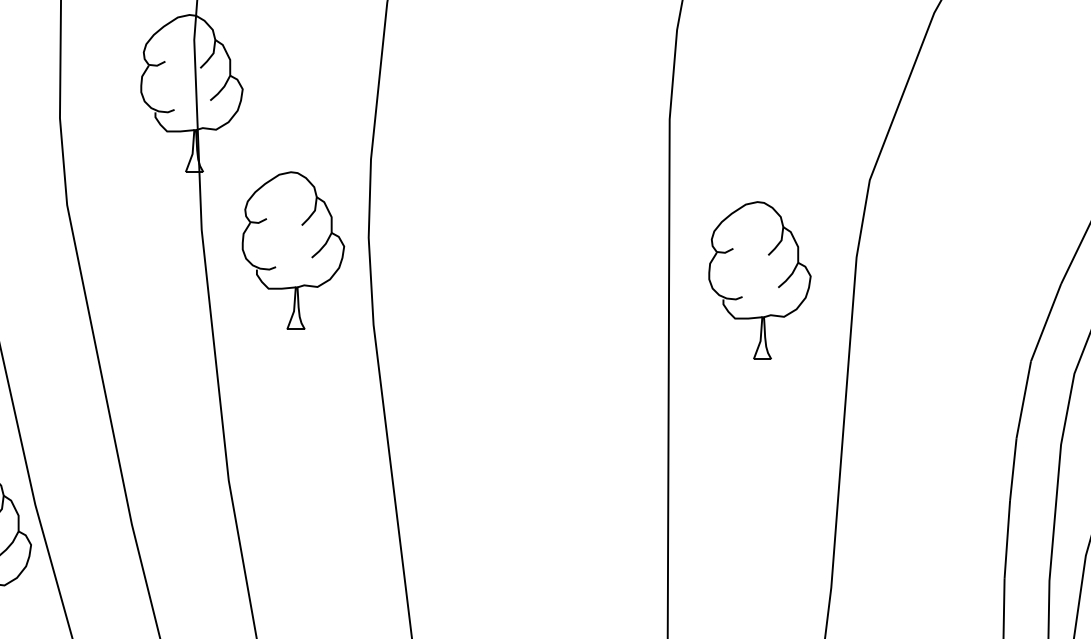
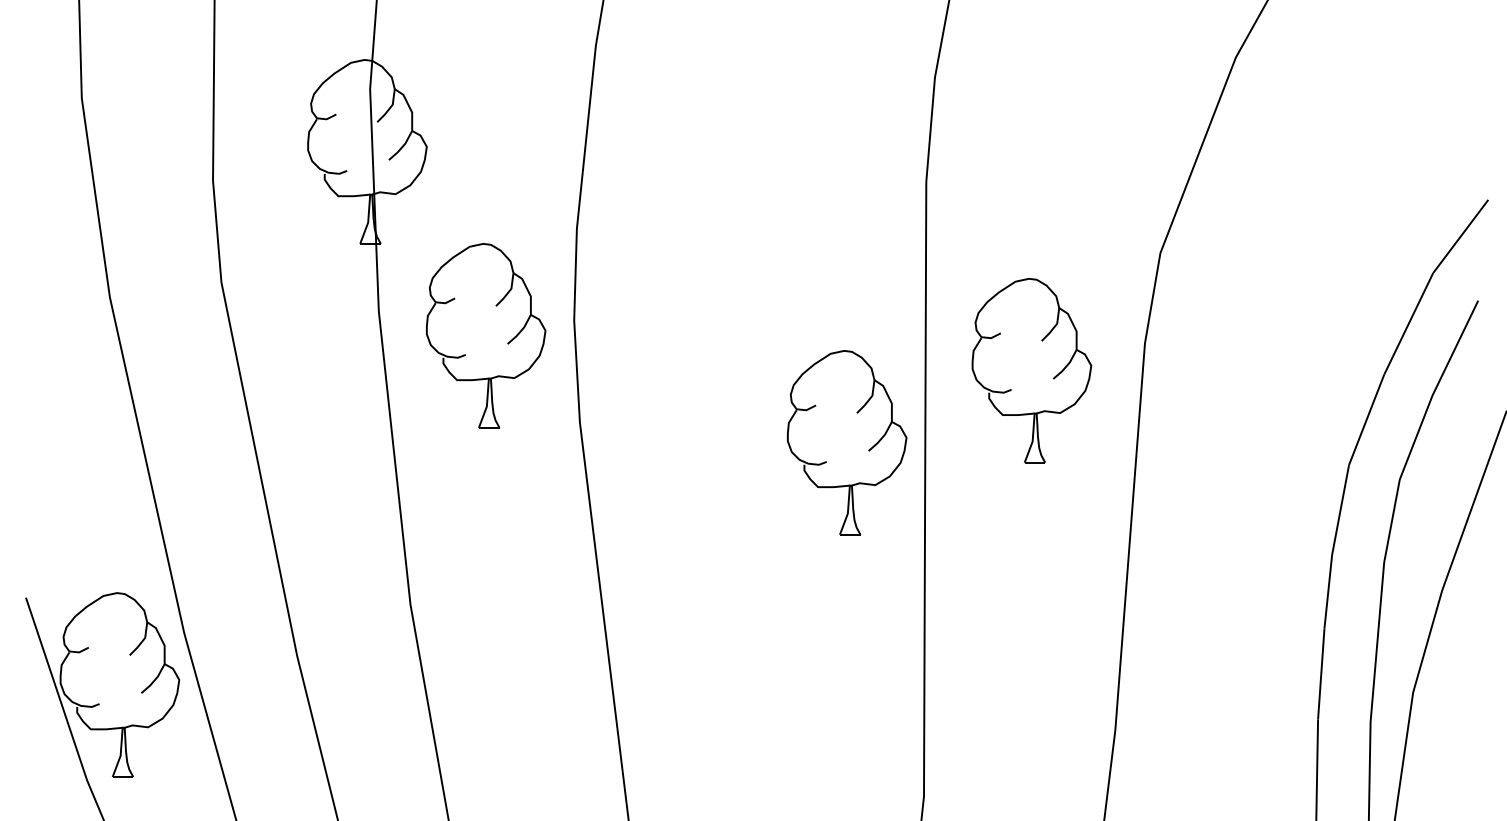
part: (602, 341) -> (847, 442), added

